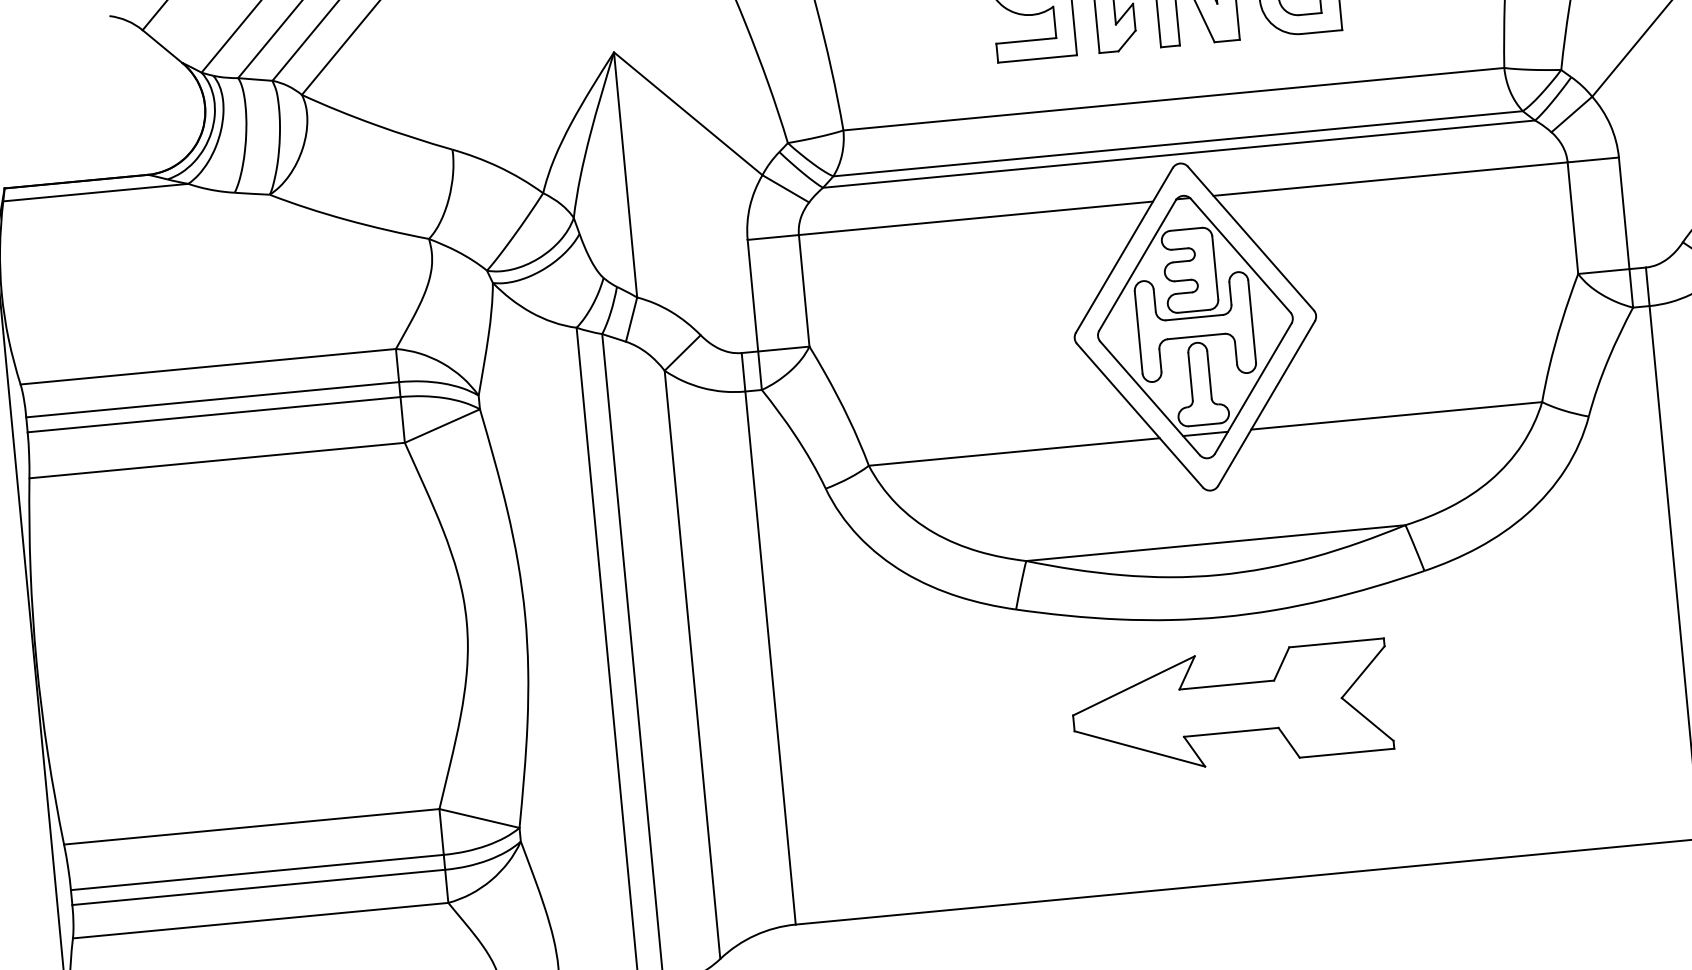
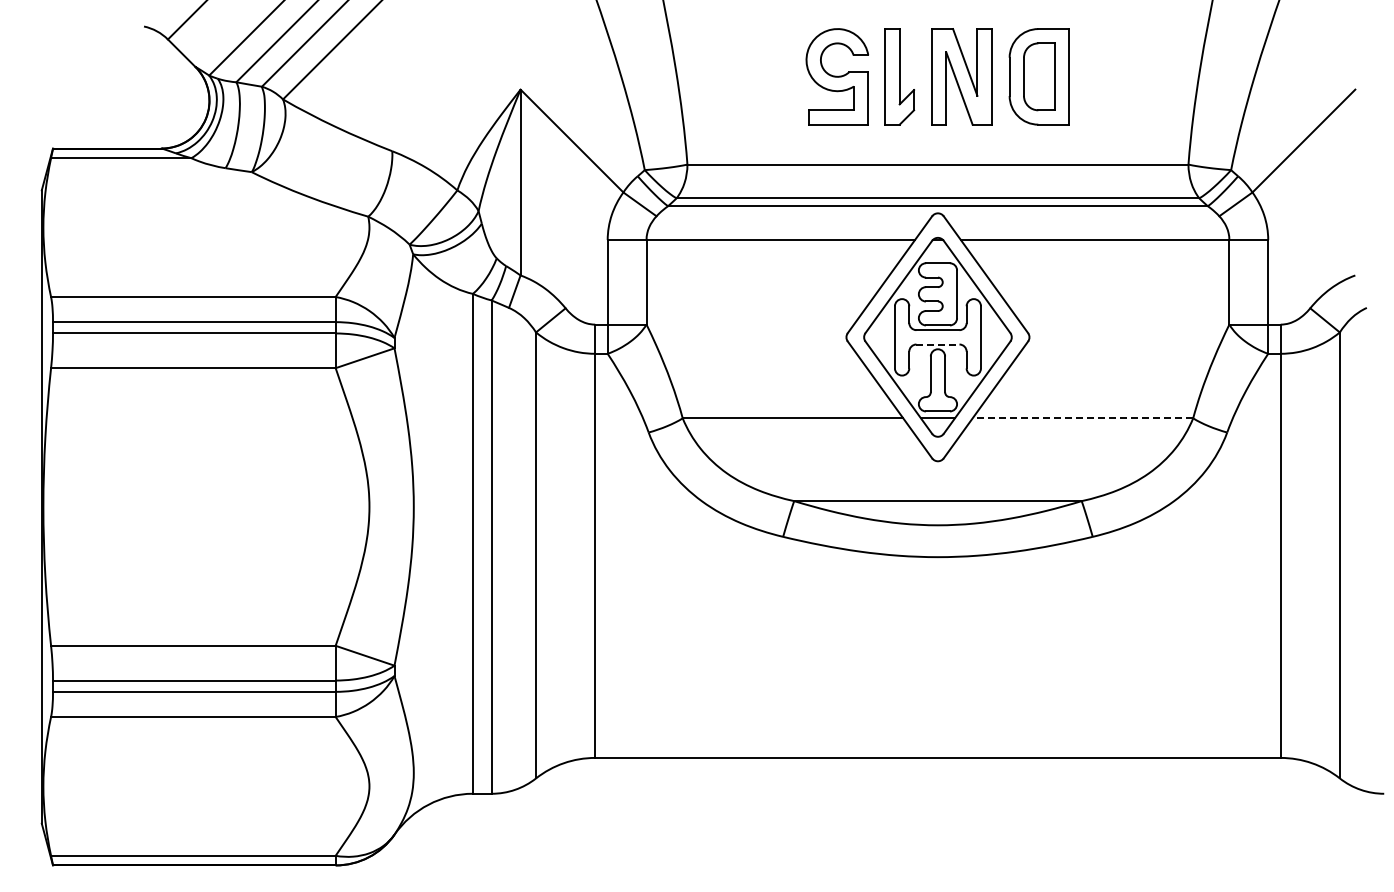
line: (1195, 336) -> (937, 344), solid -> dashed
line: (1396, 416) -> (1082, 418), solid -> dashed
part: (1230, 708) -> (937, 626), removed

